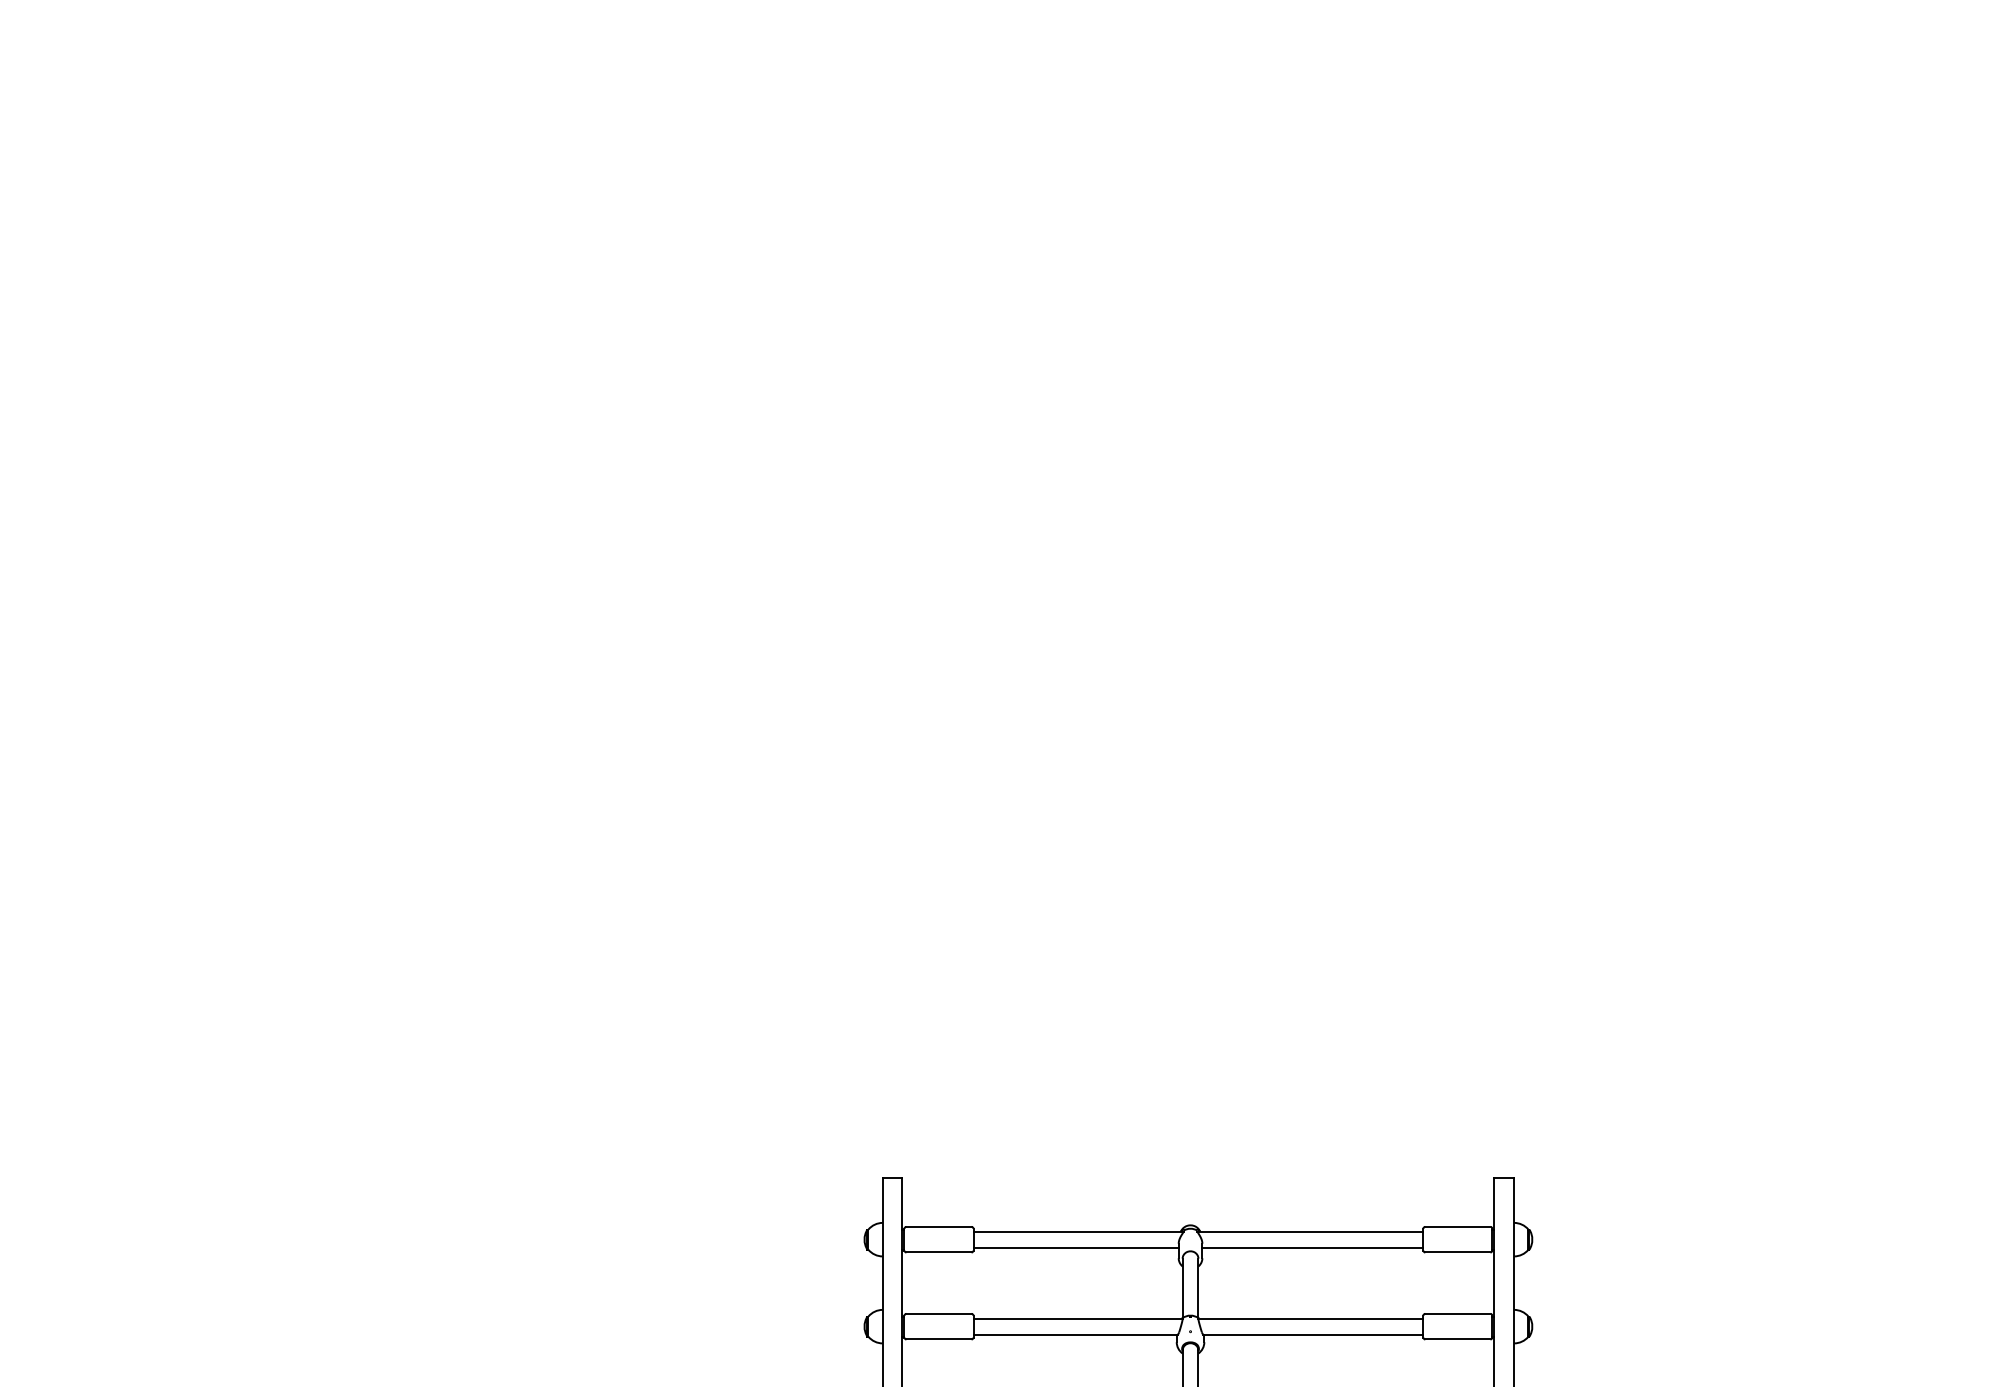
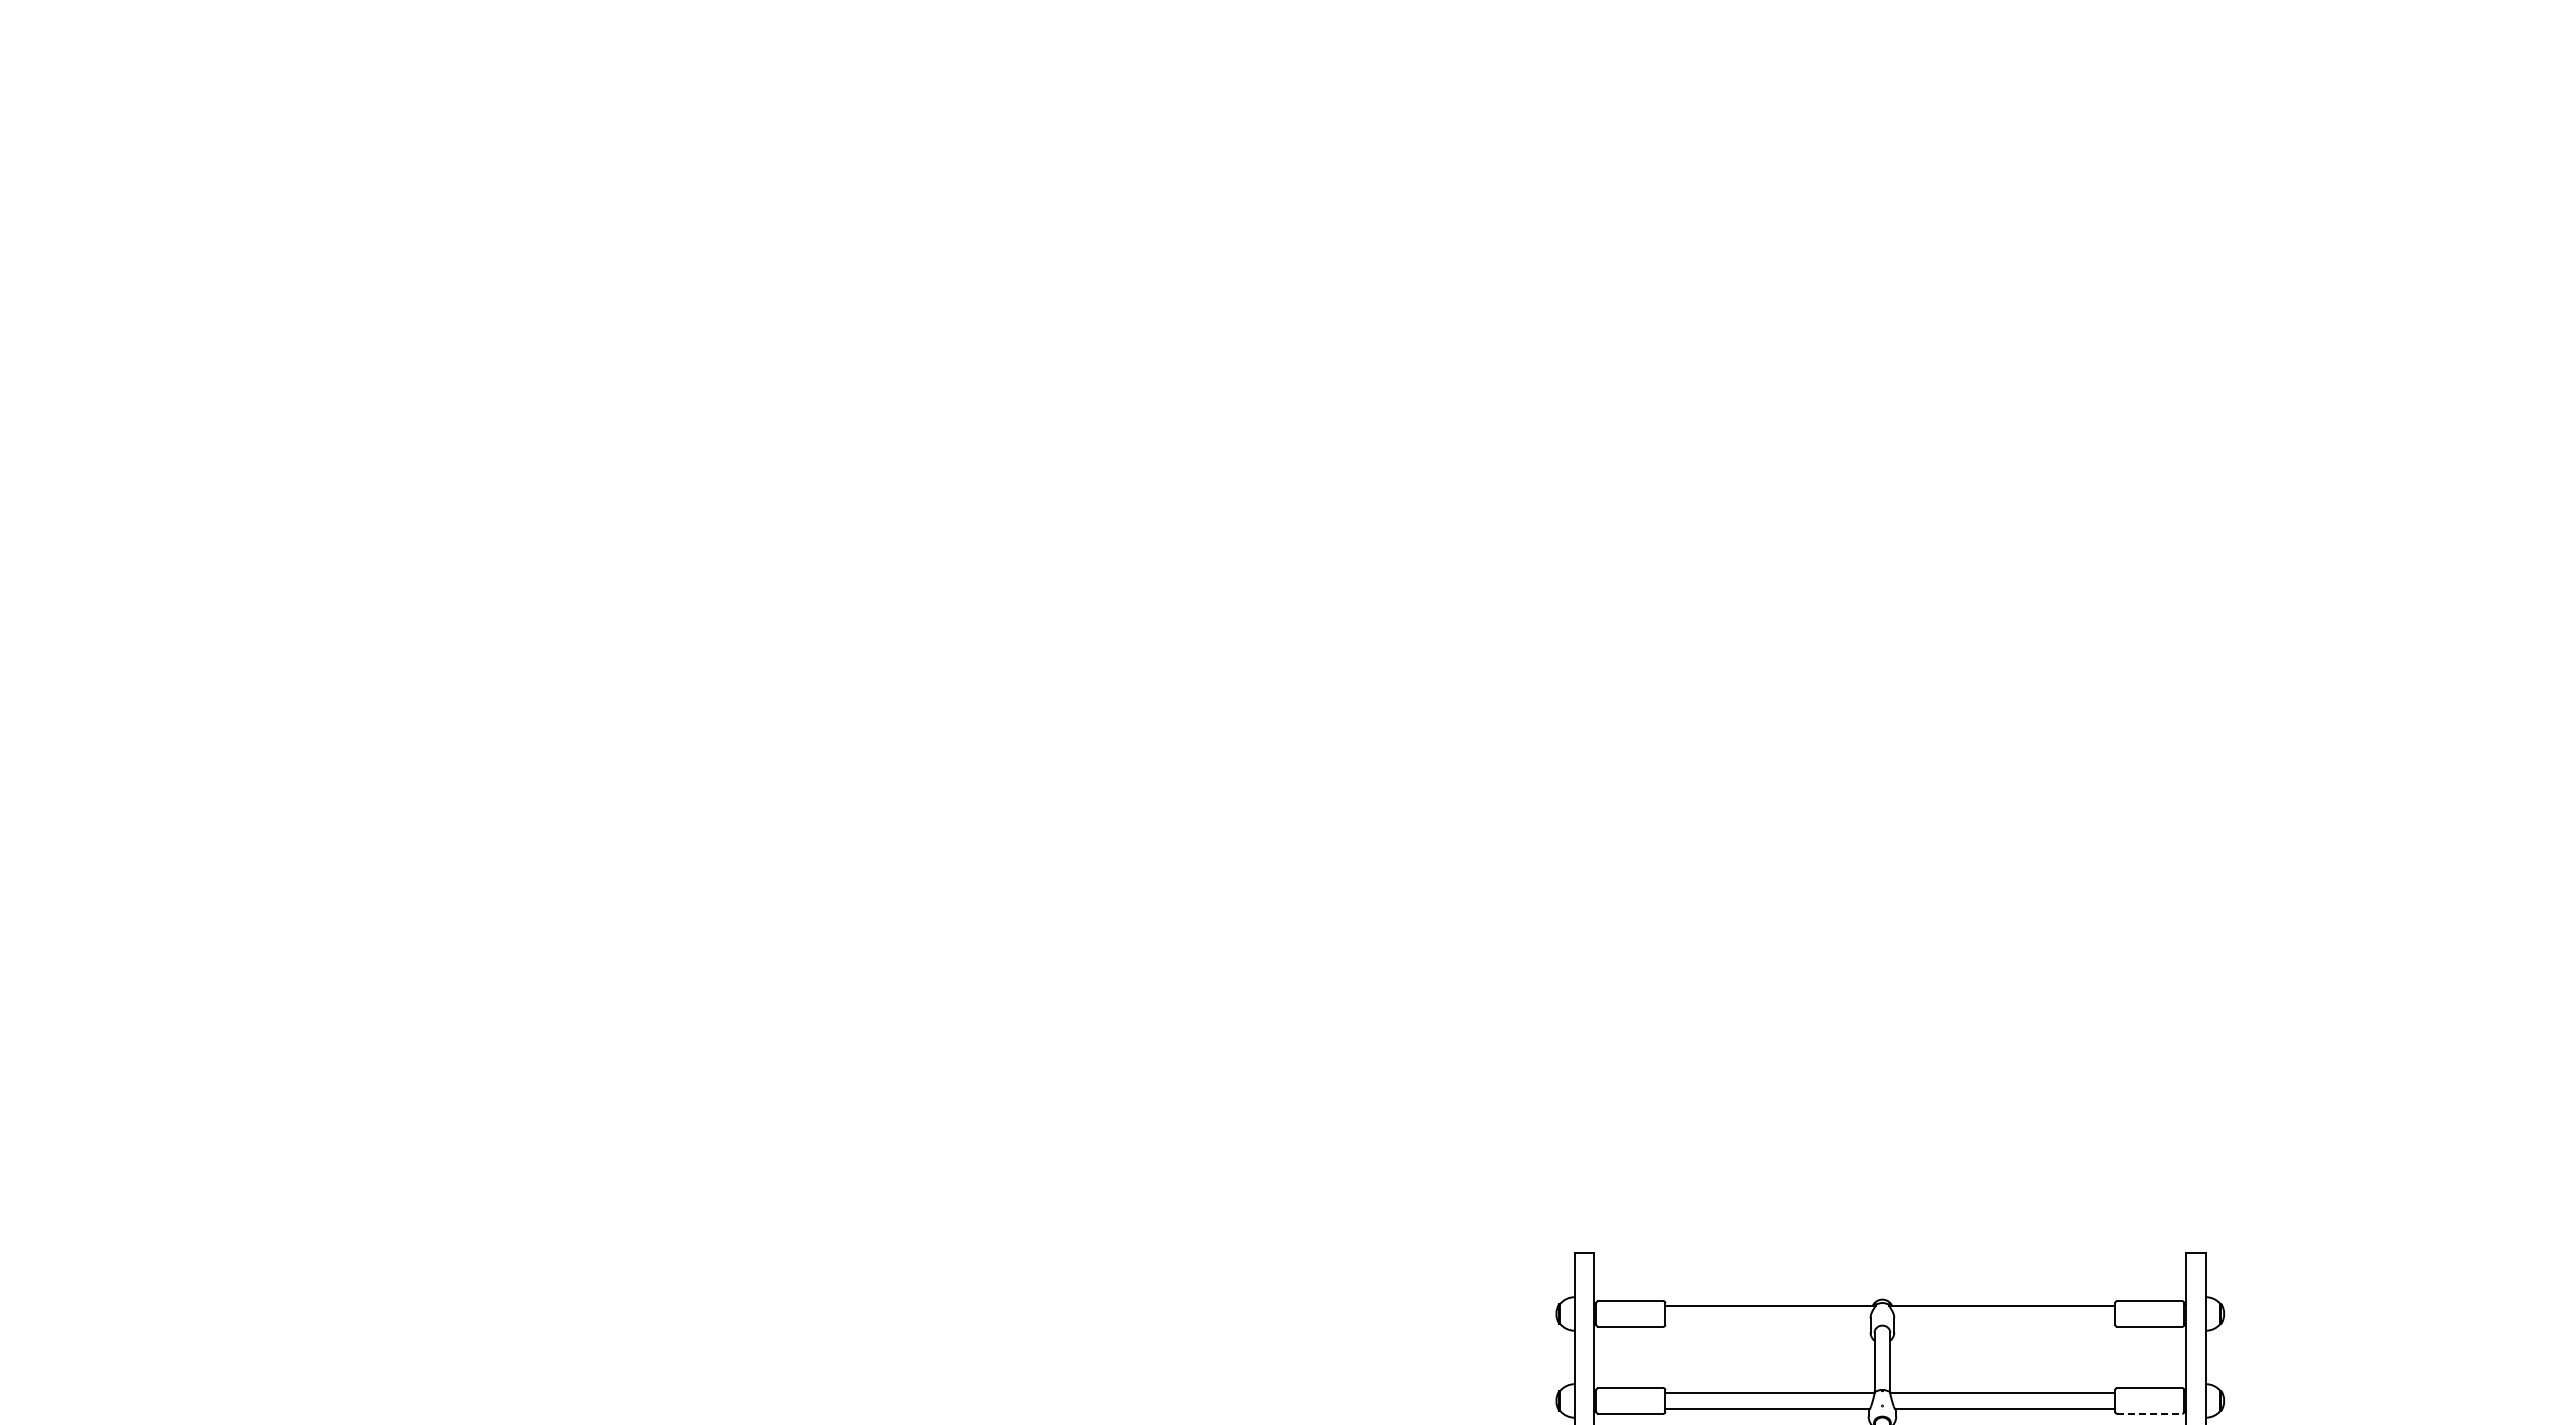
line: (1075, 1247) -> (1767, 1321), removed
line: (1312, 1247) -> (2004, 1321), removed
line: (1457, 1339) -> (2149, 1413), solid -> dashed

